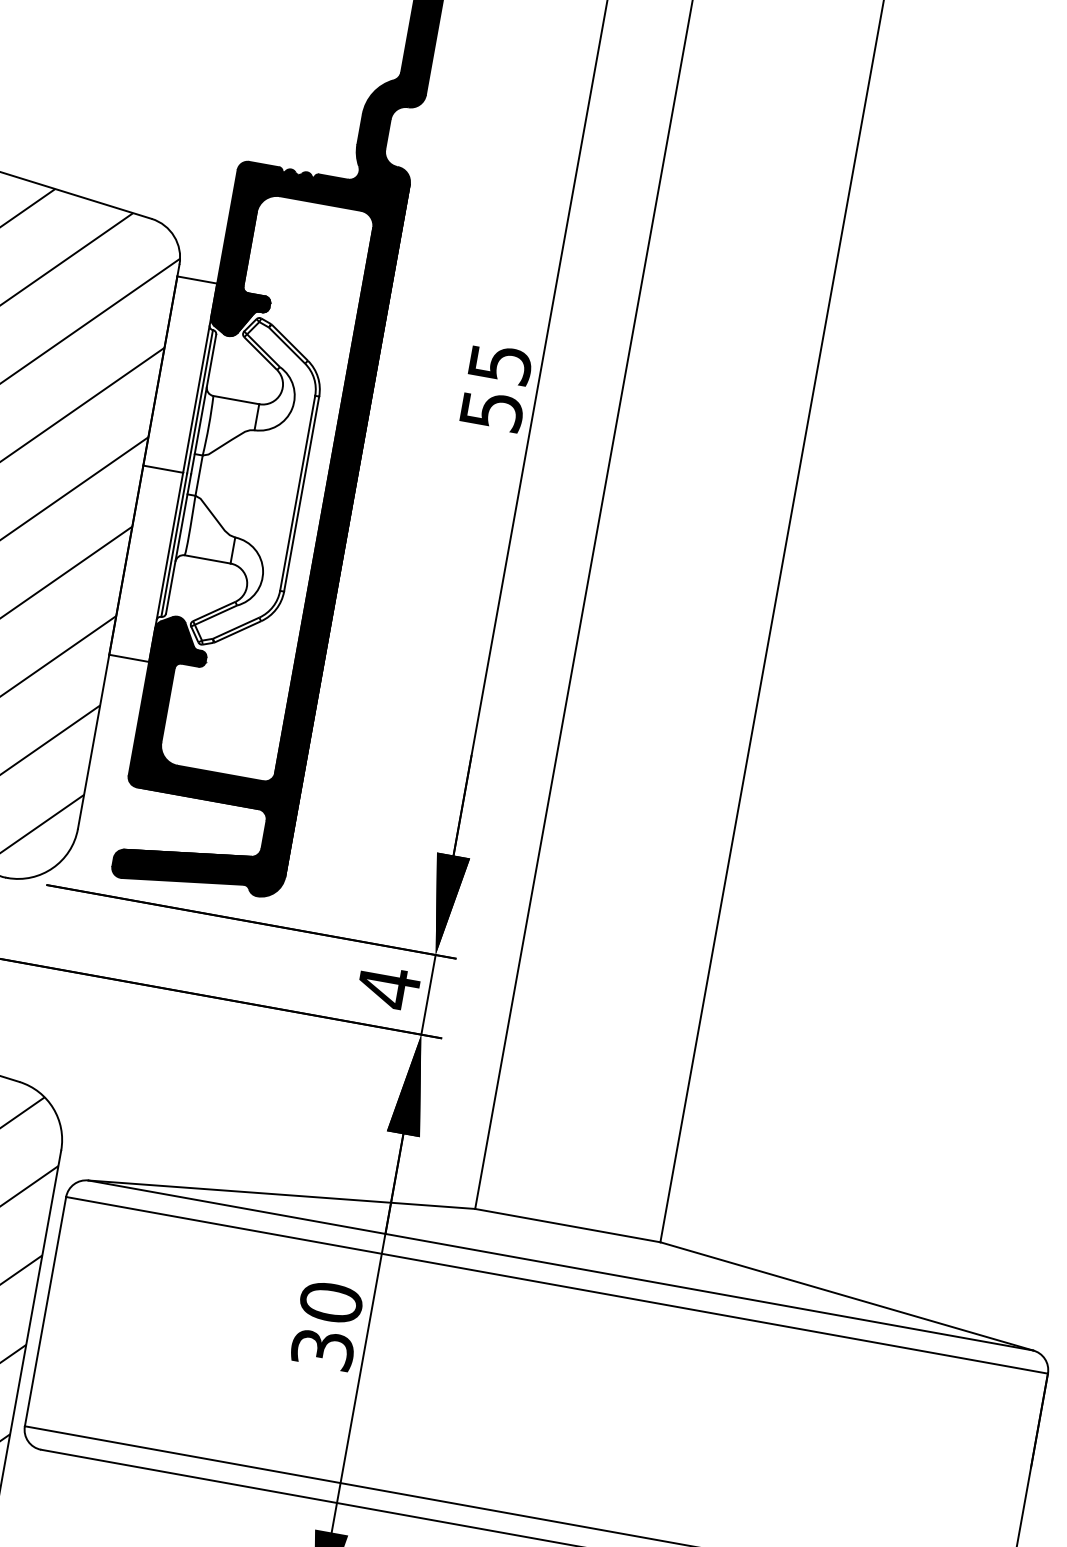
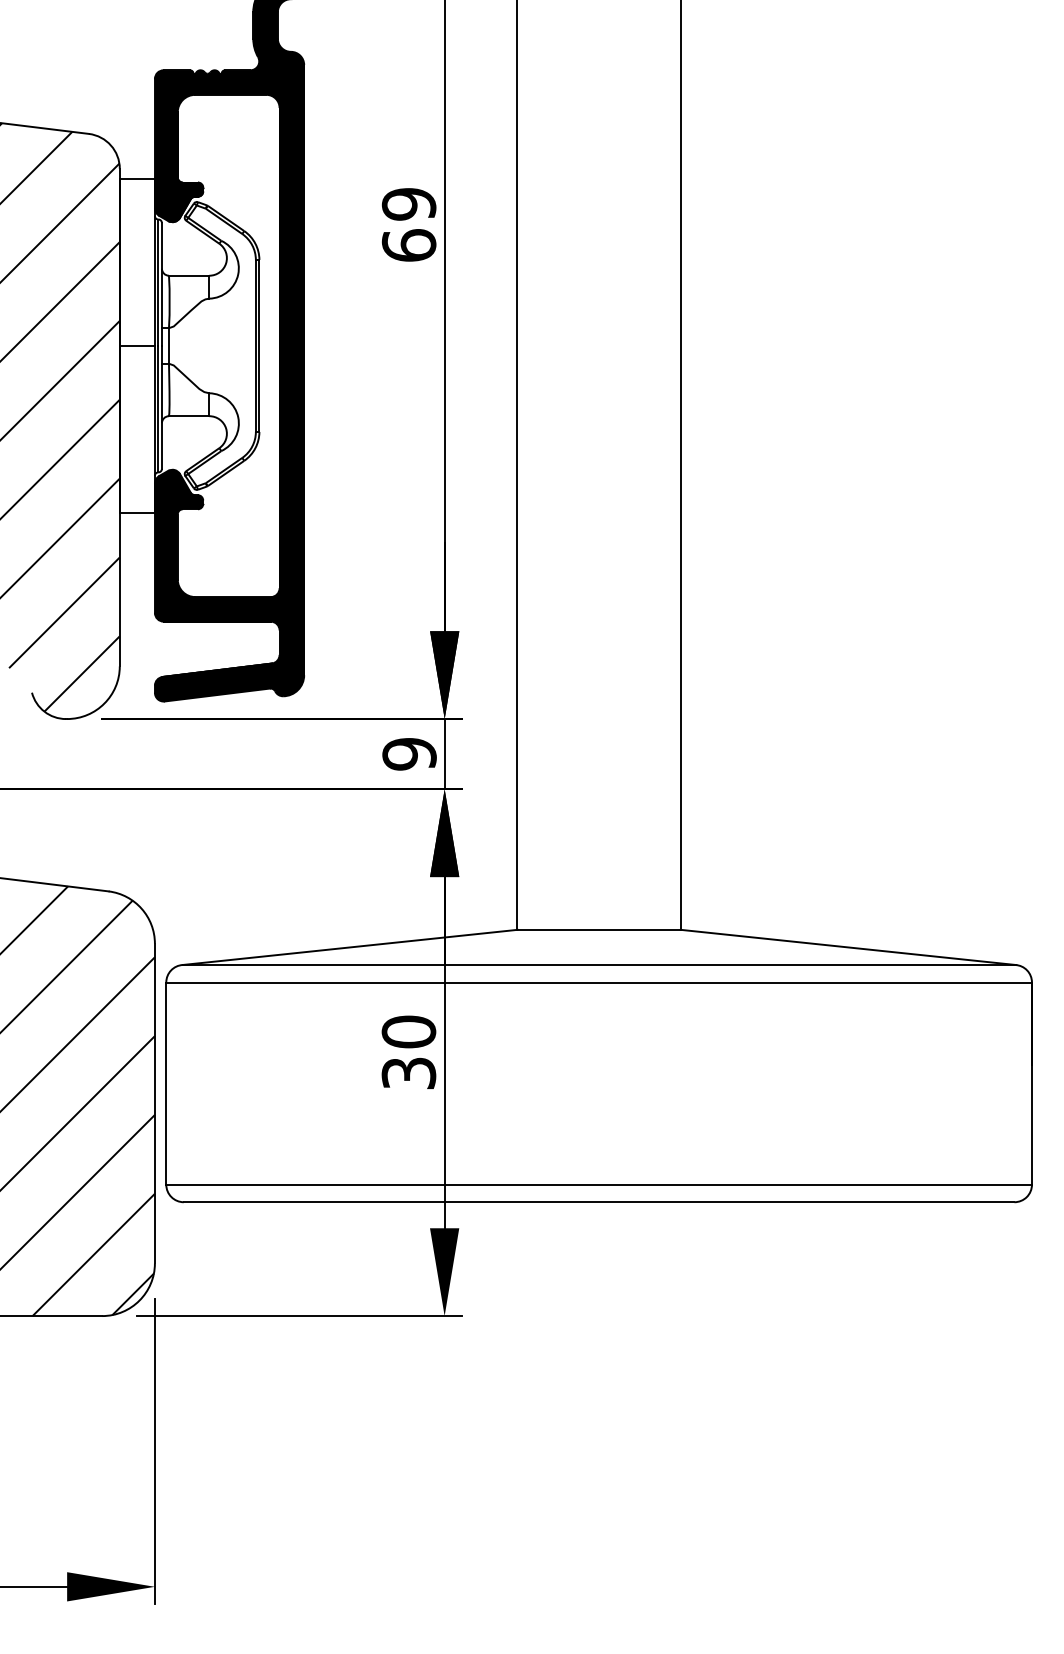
text: (495, 386) -> (408, 224), 55 -> 69
text: (388, 988) -> (409, 754), 4 -> 9

